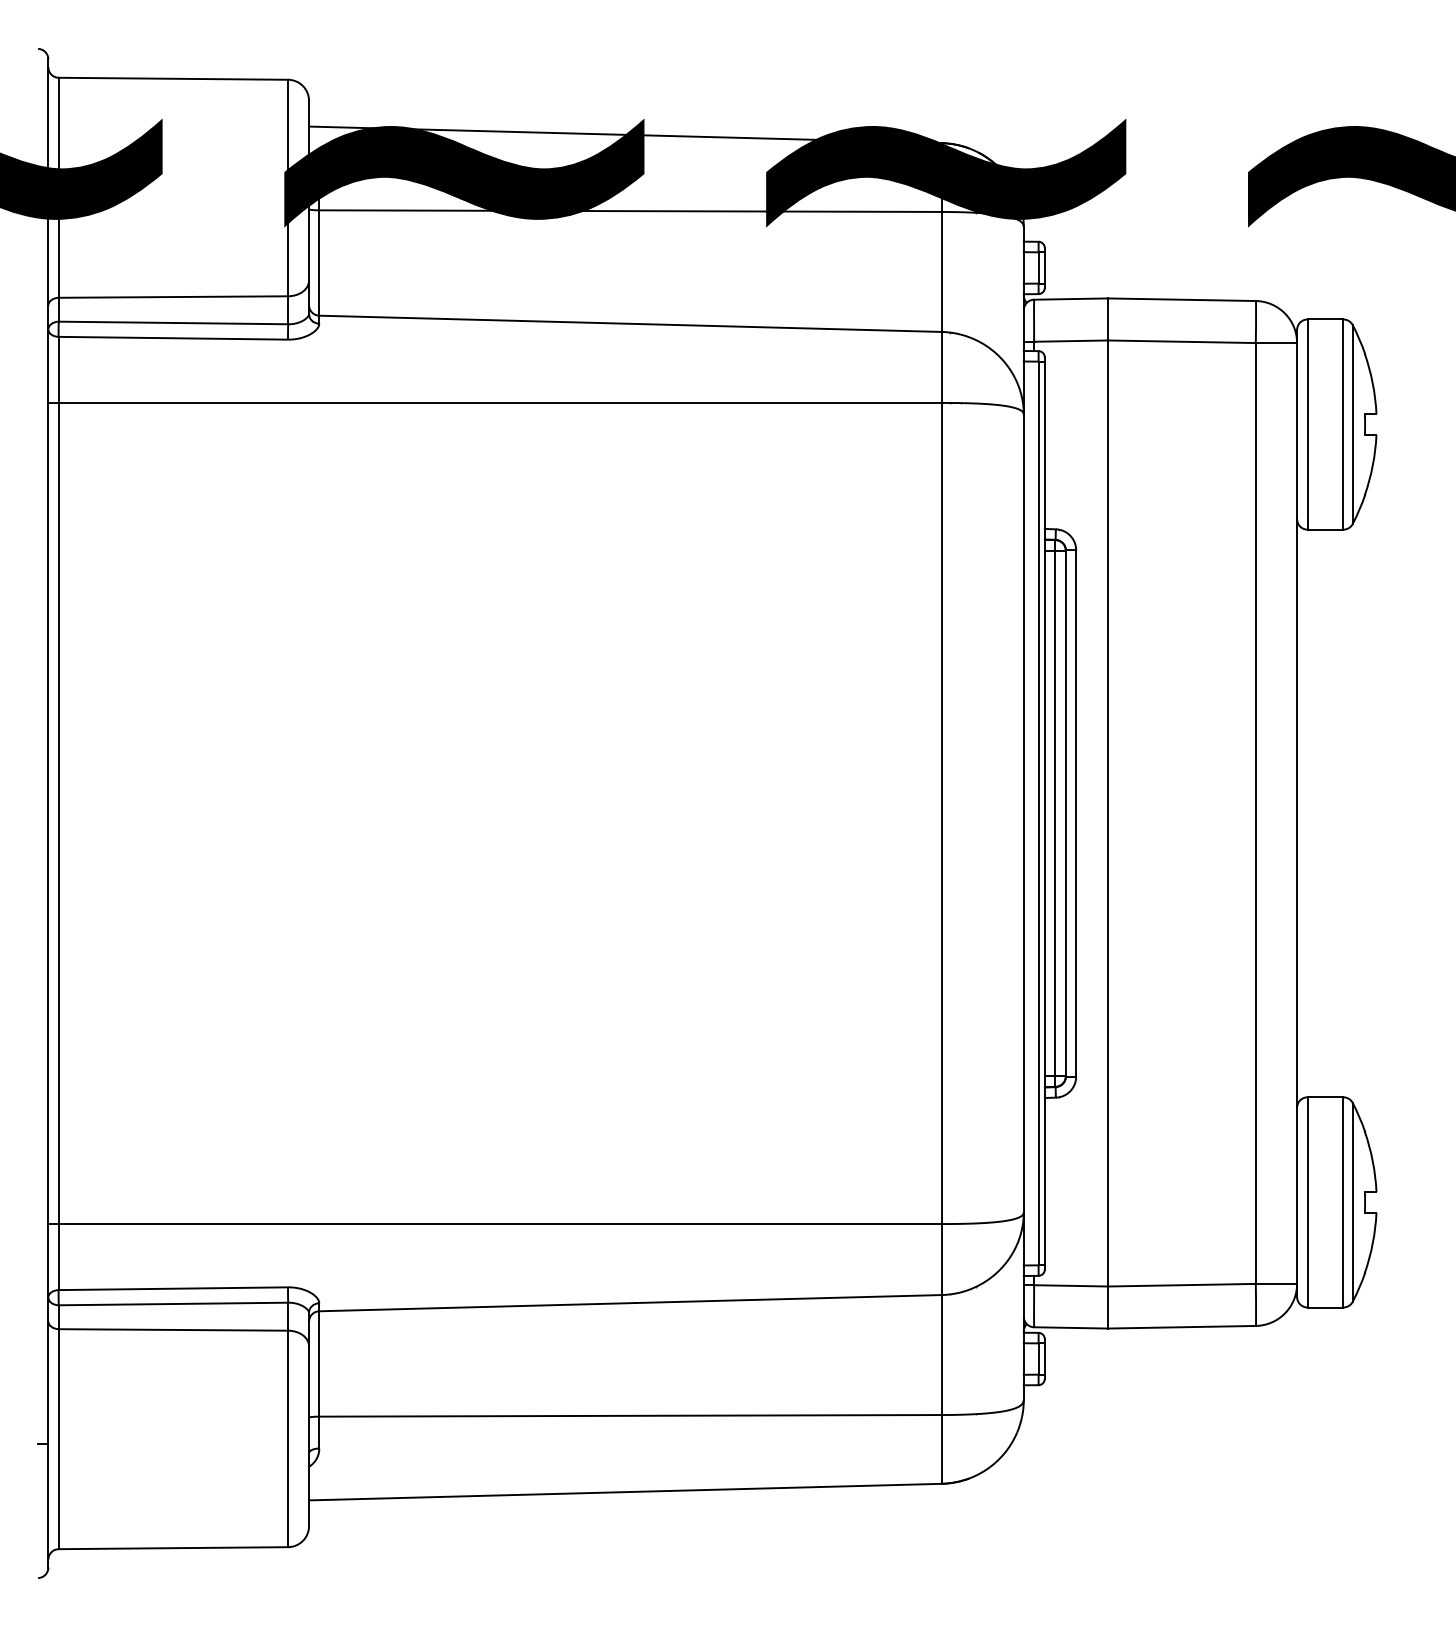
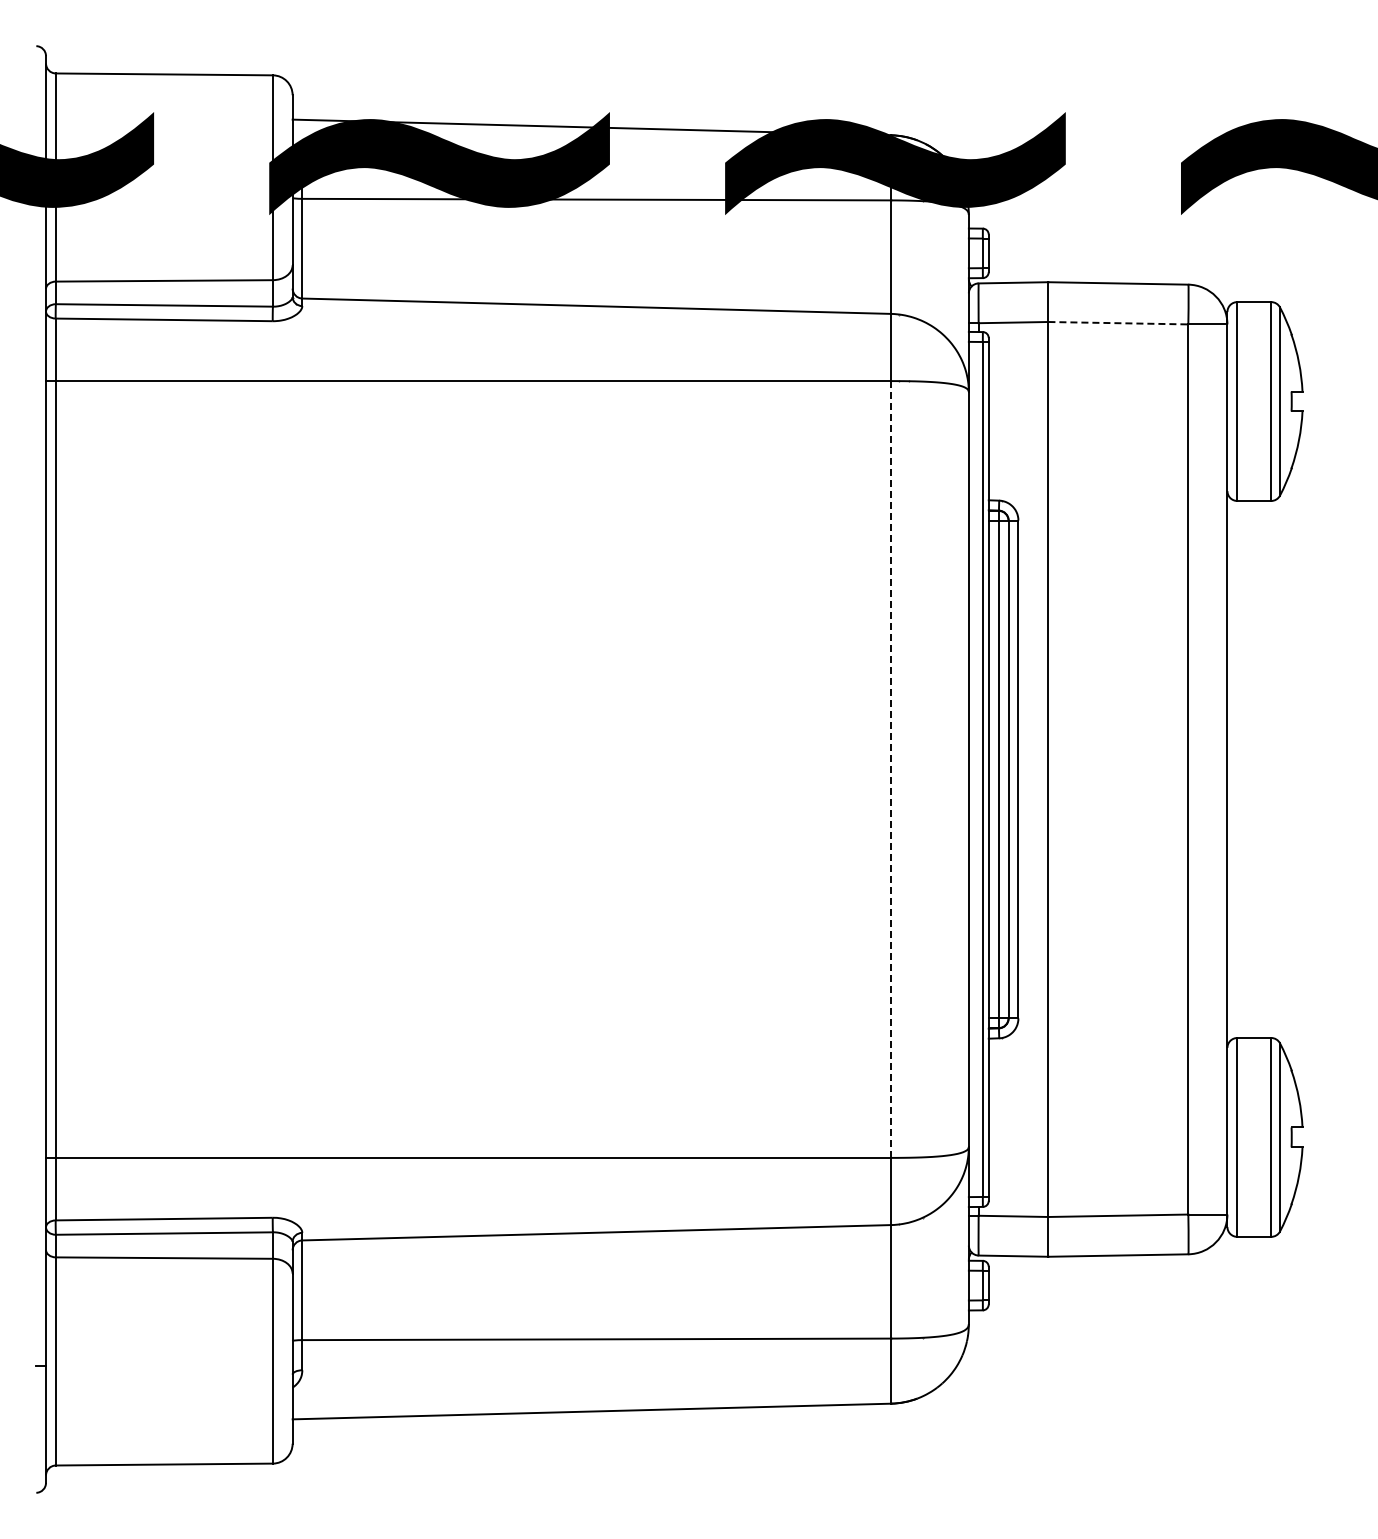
line: (1181, 342) -> (1118, 323), solid -> dashed
line: (942, 813) -> (891, 769), solid -> dashed

